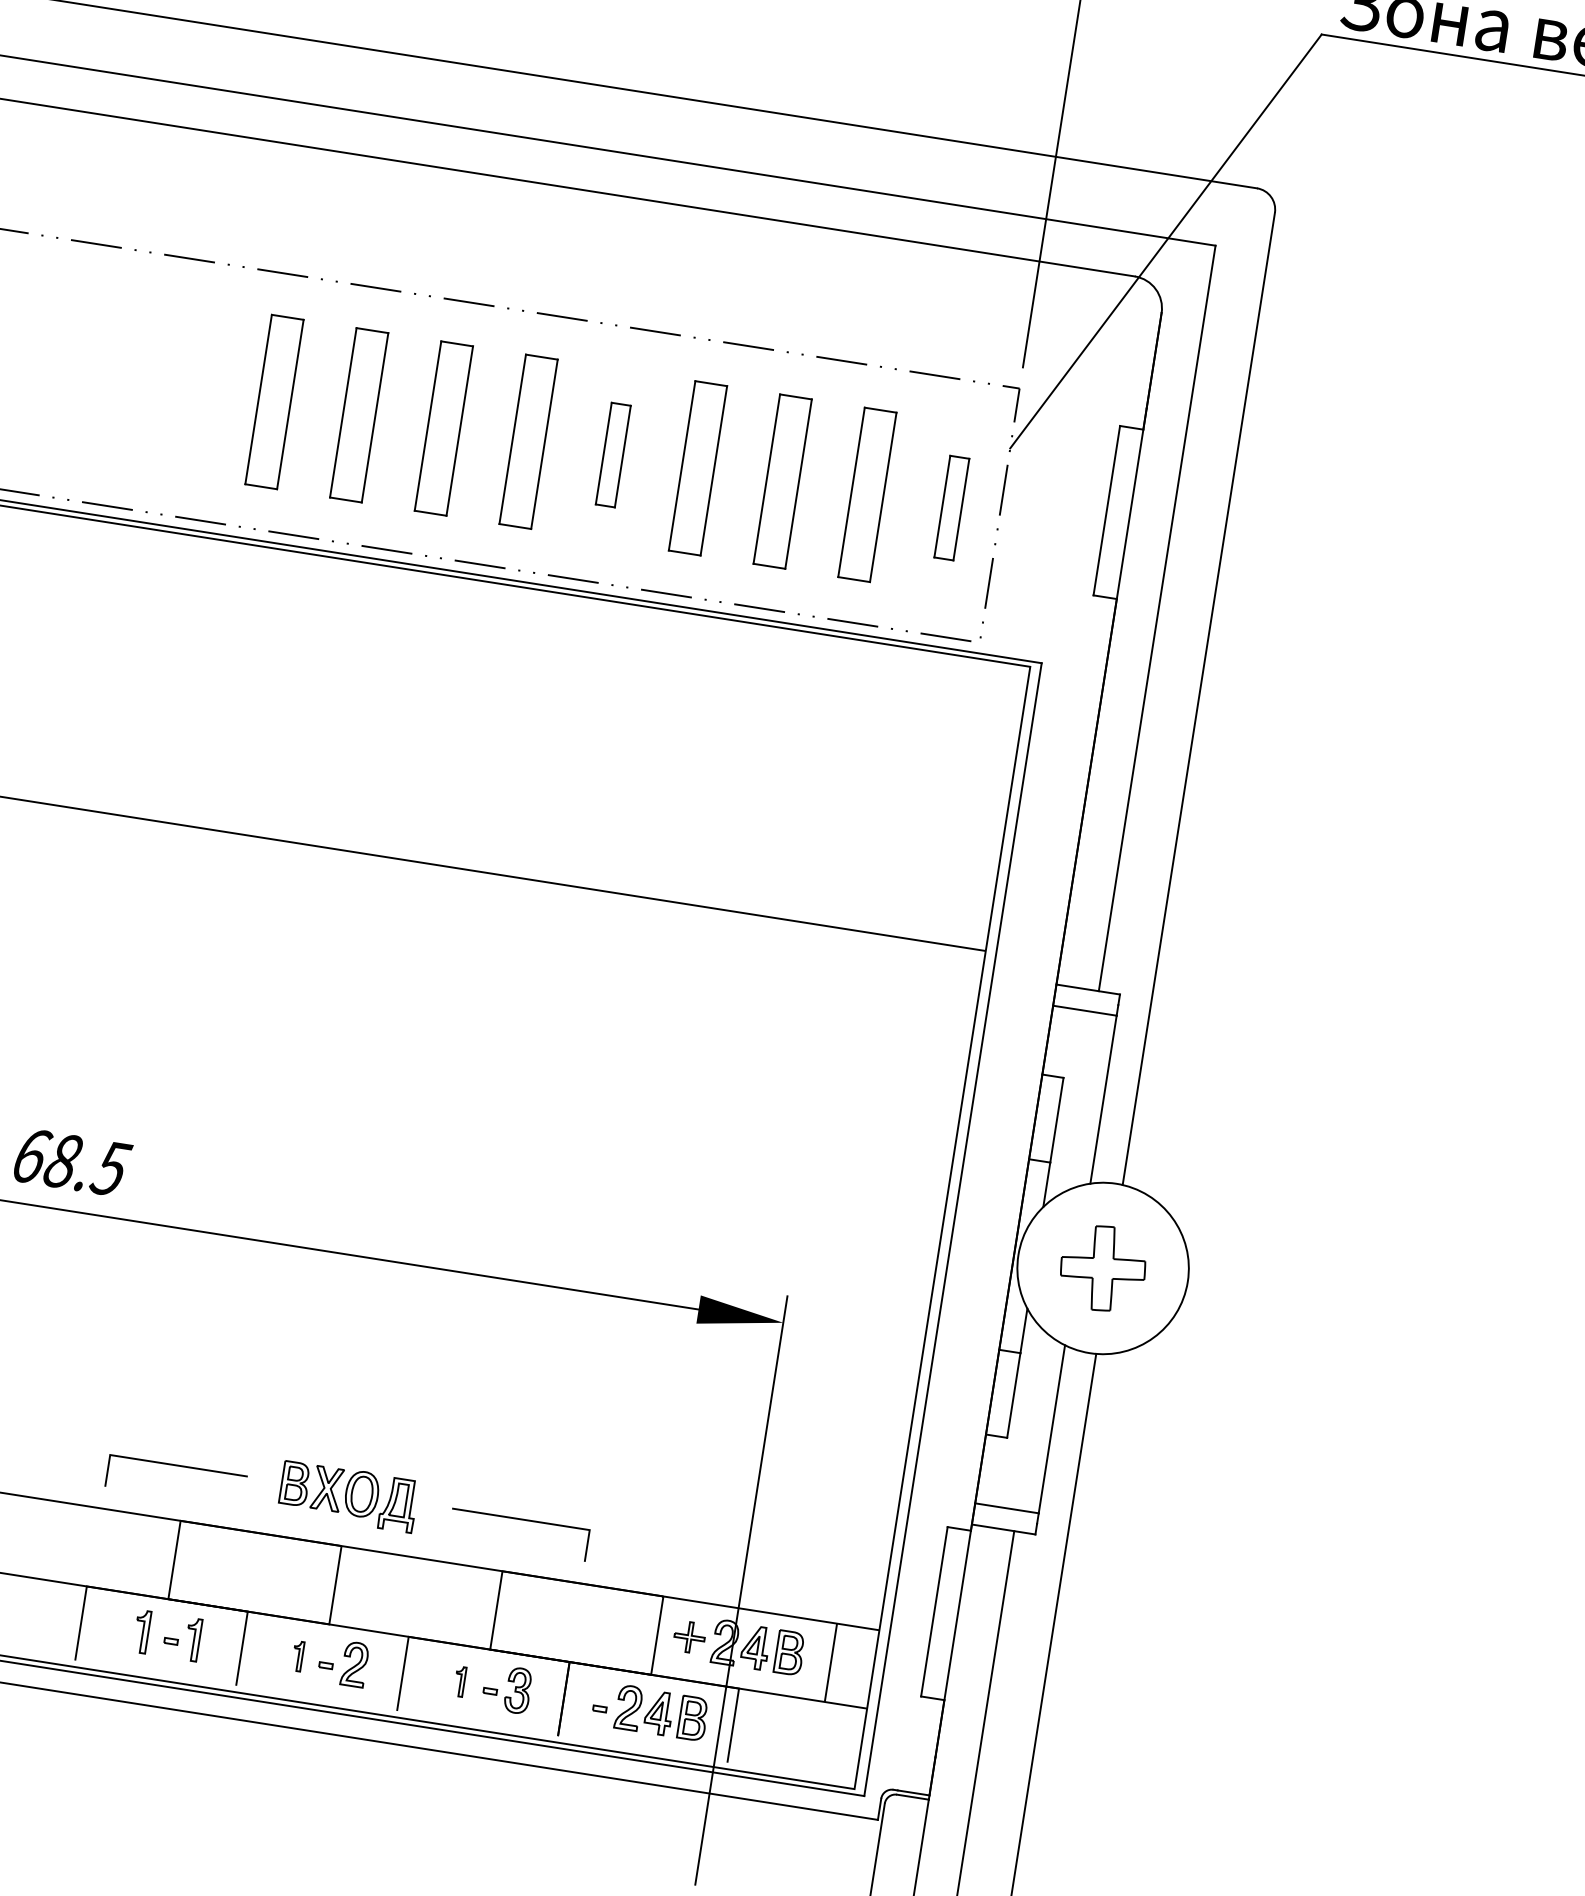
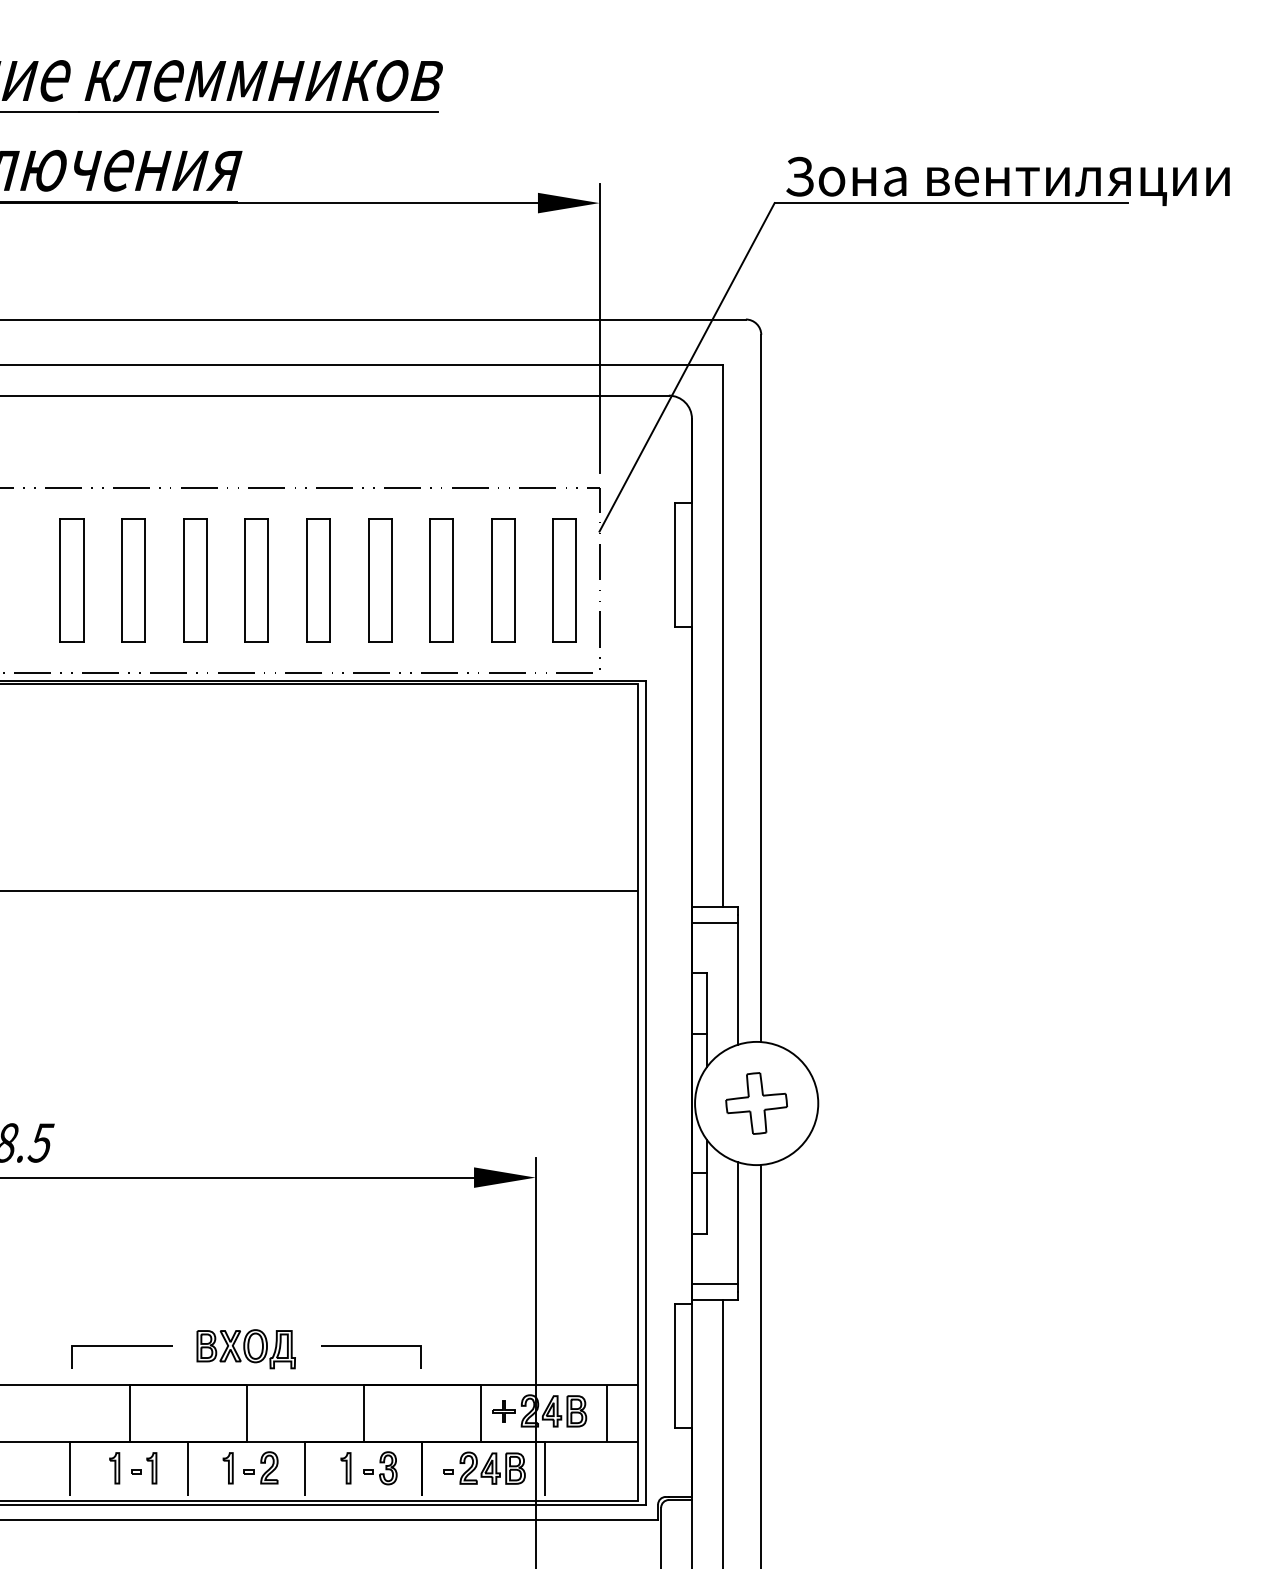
part: (613, 455) -> (318, 580), size x1.67
part: (951, 508) -> (564, 580), size x1.67
part: (297, 1656) -> (227, 1468), size x1.43
part: (459, 1681) -> (345, 1468), size x1.43

